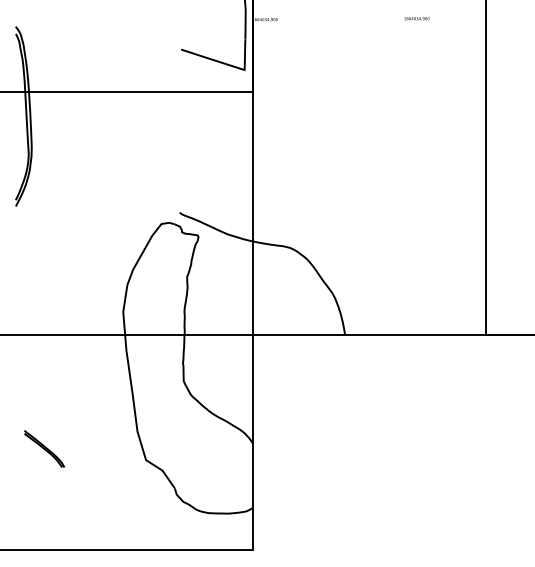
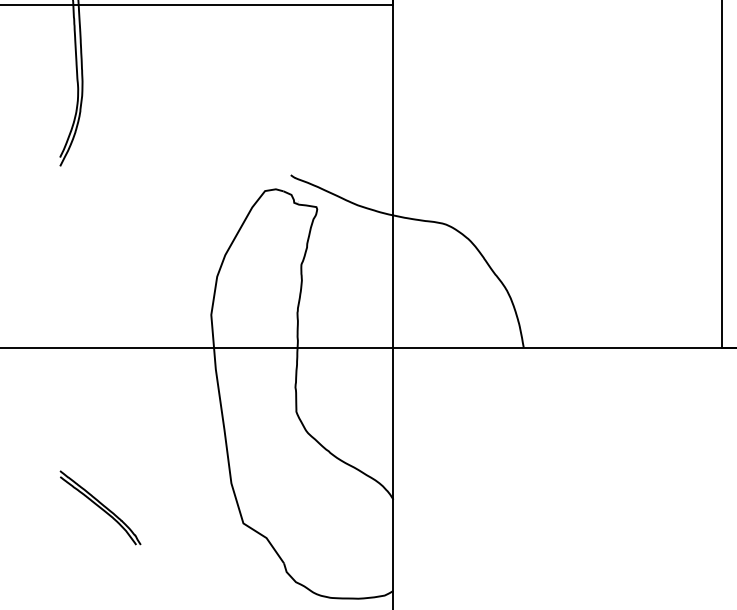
part: (44, 448) -> (100, 507), size x1.43

